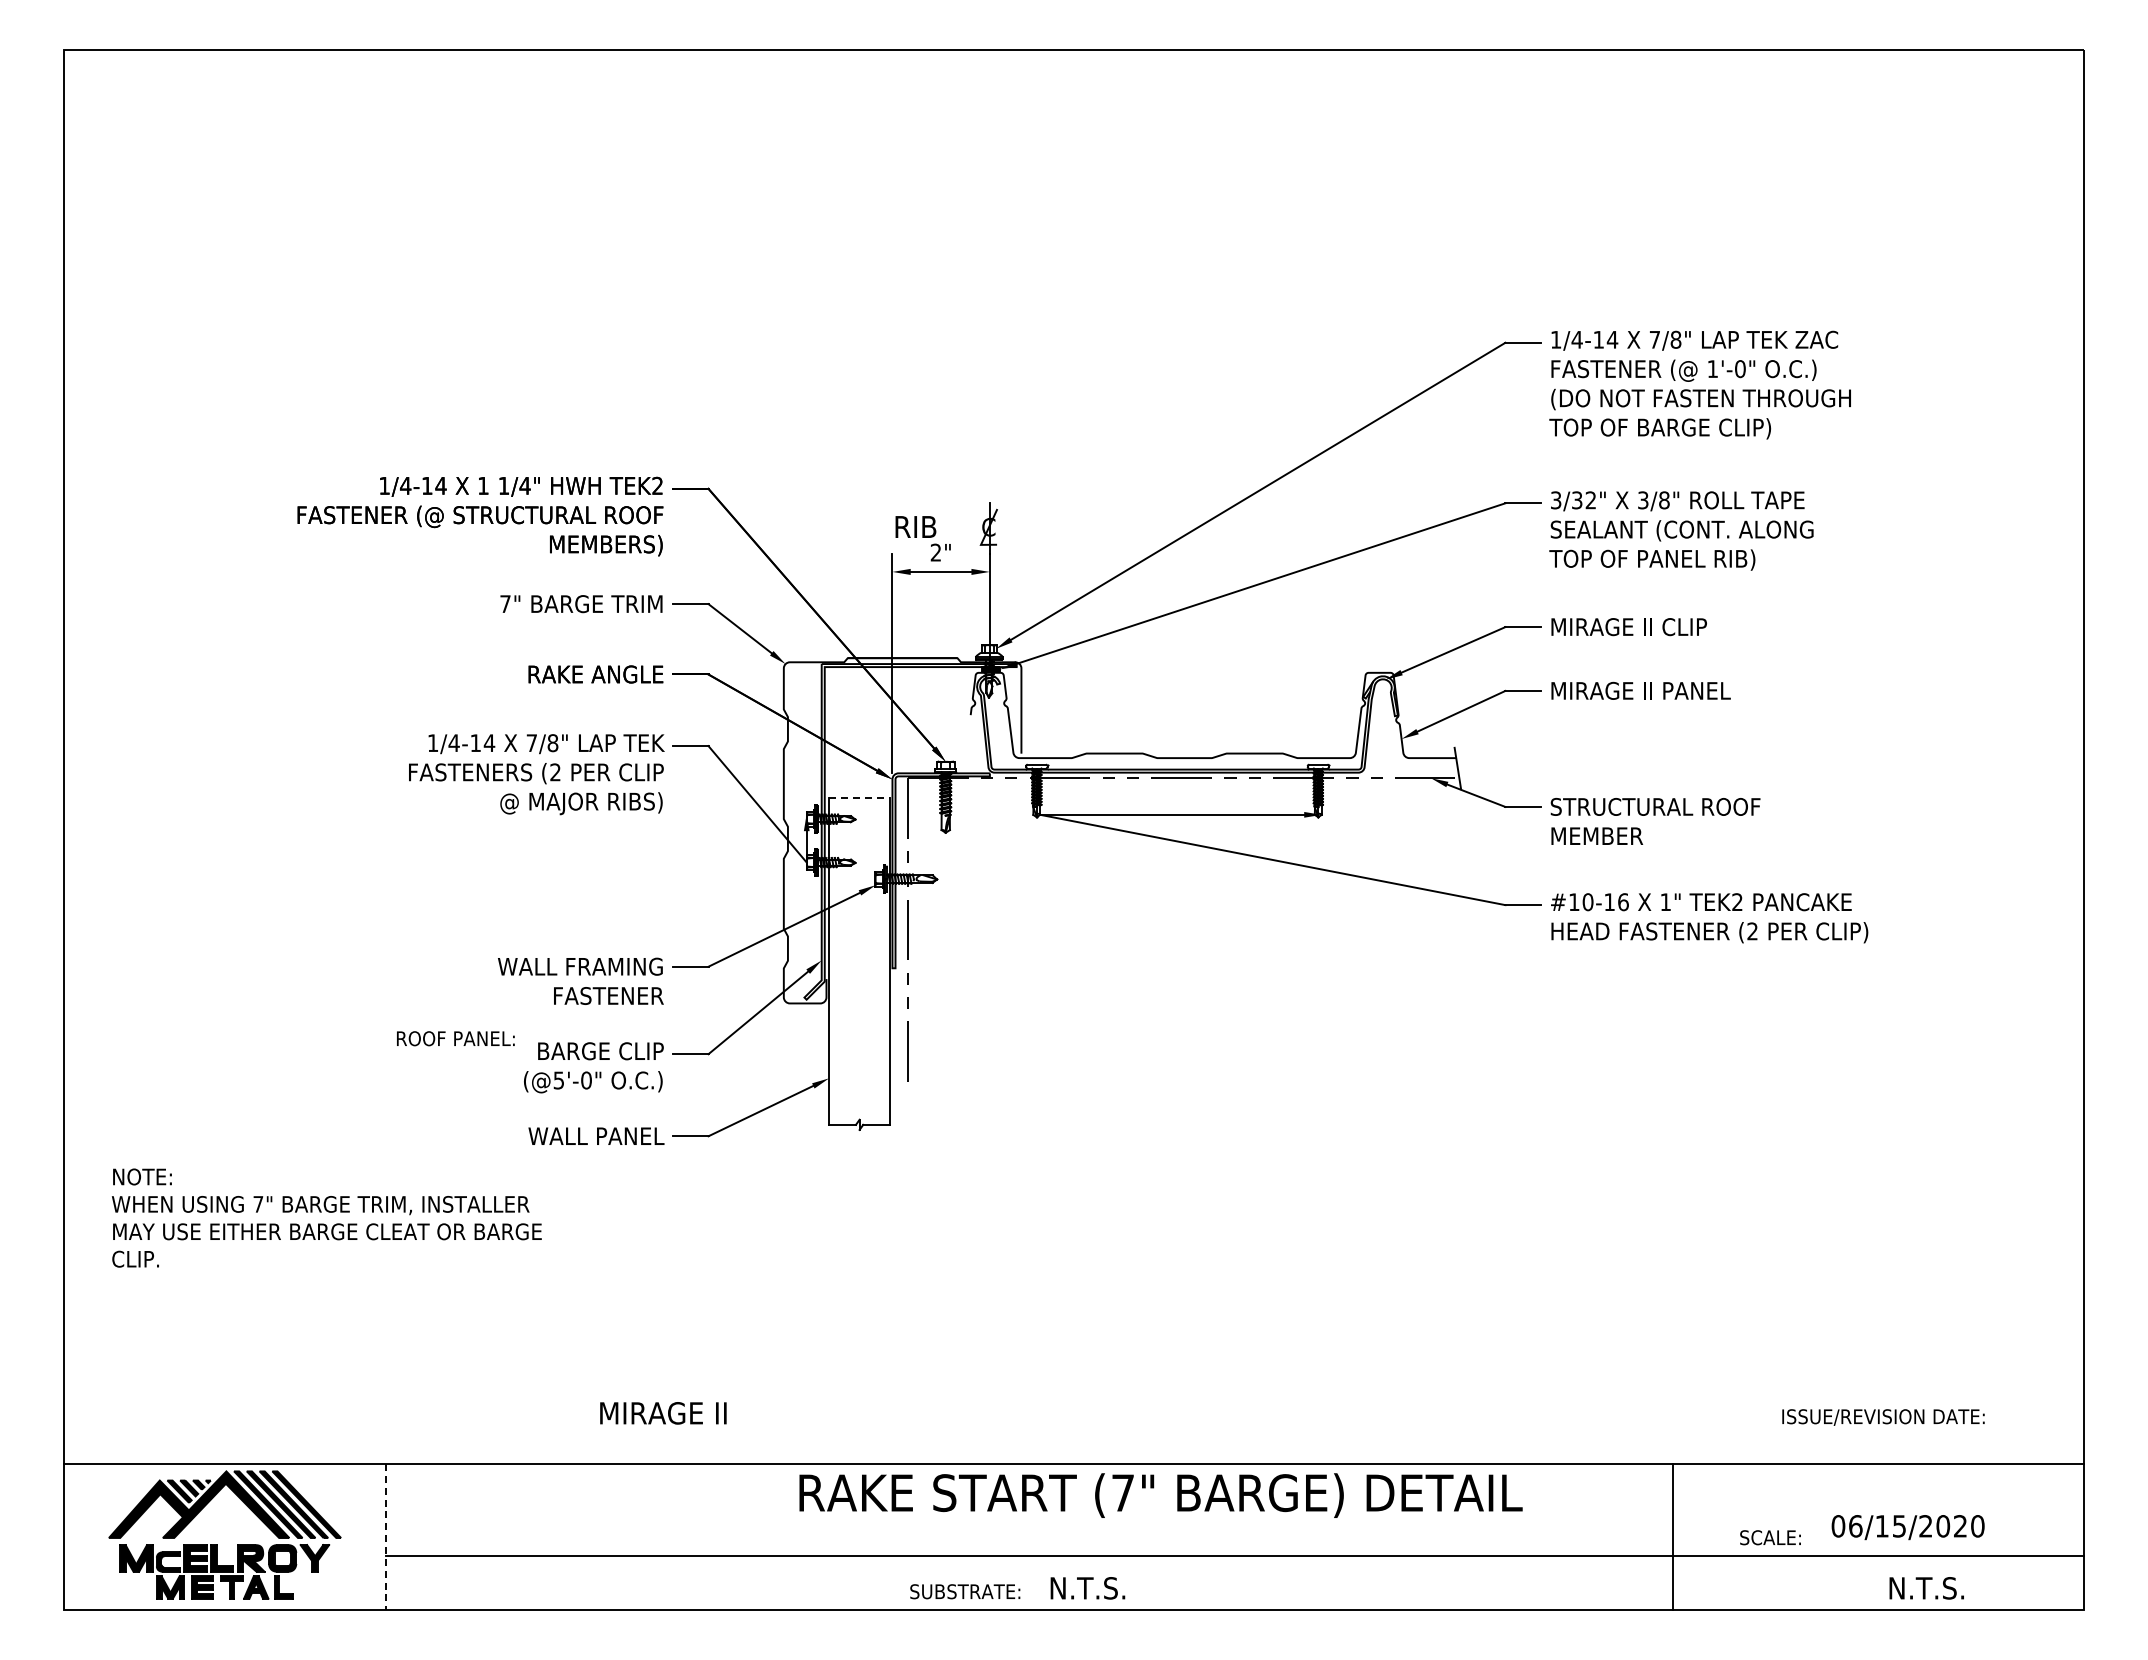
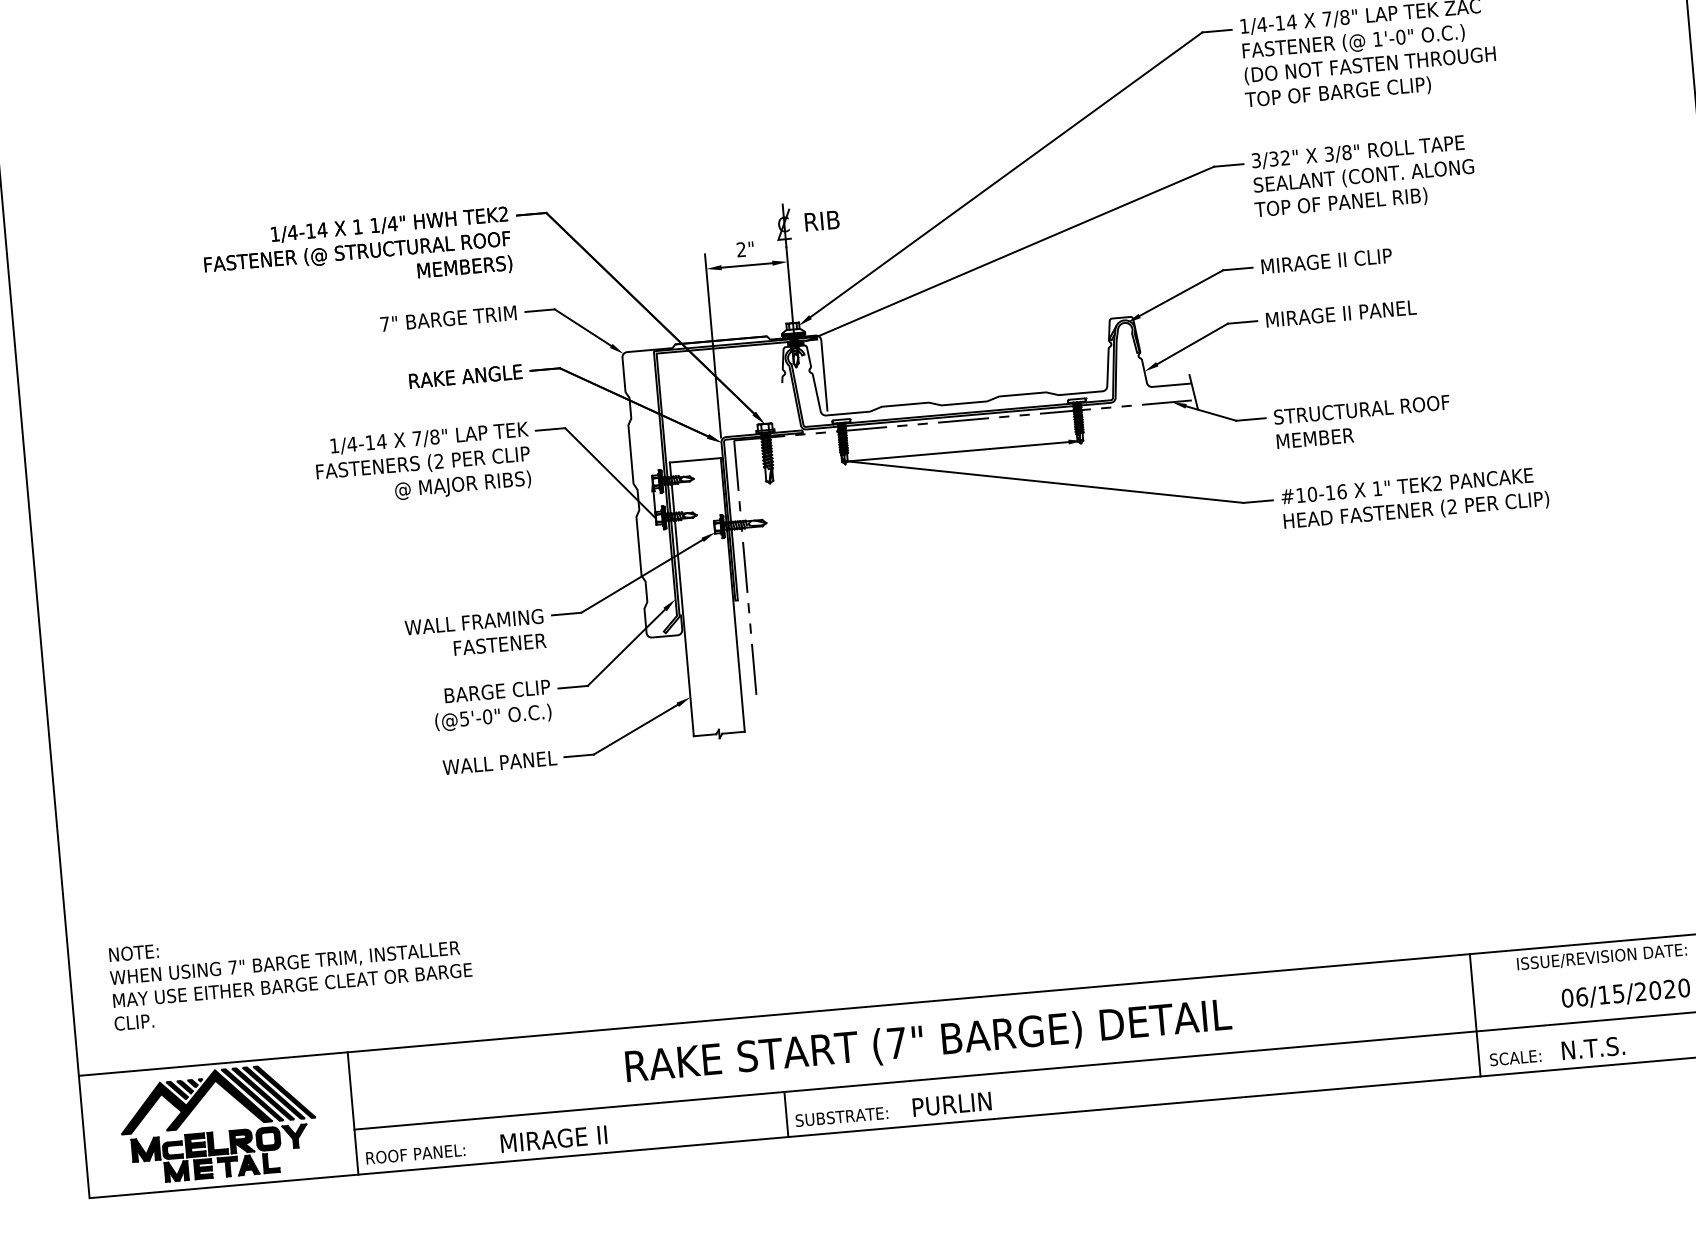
text: (915, 526) -> (821, 220), moved
line: (860, 797) -> (696, 460), dashed -> solid
text: (455, 1038) -> (415, 1153), moved
text: (326, 1217) -> (290, 973), moved
text: (663, 1413) -> (554, 1139), moved
text: (1883, 1417) -> (1602, 957), moved
text: (1160, 1495) -> (928, 1042), moved
line: (1673, 1536) -> (1475, 1014), moved
line: (385, 1537) -> (352, 1113), dashed -> solid
text: (1770, 1537) -> (1515, 1057), moved
line: (899, 1583) -> (786, 1114), added
text: (1098, 1588) -> (953, 1104), N.T.S. -> PURLIN
text: (1926, 1588) -> (1593, 1048), moved

